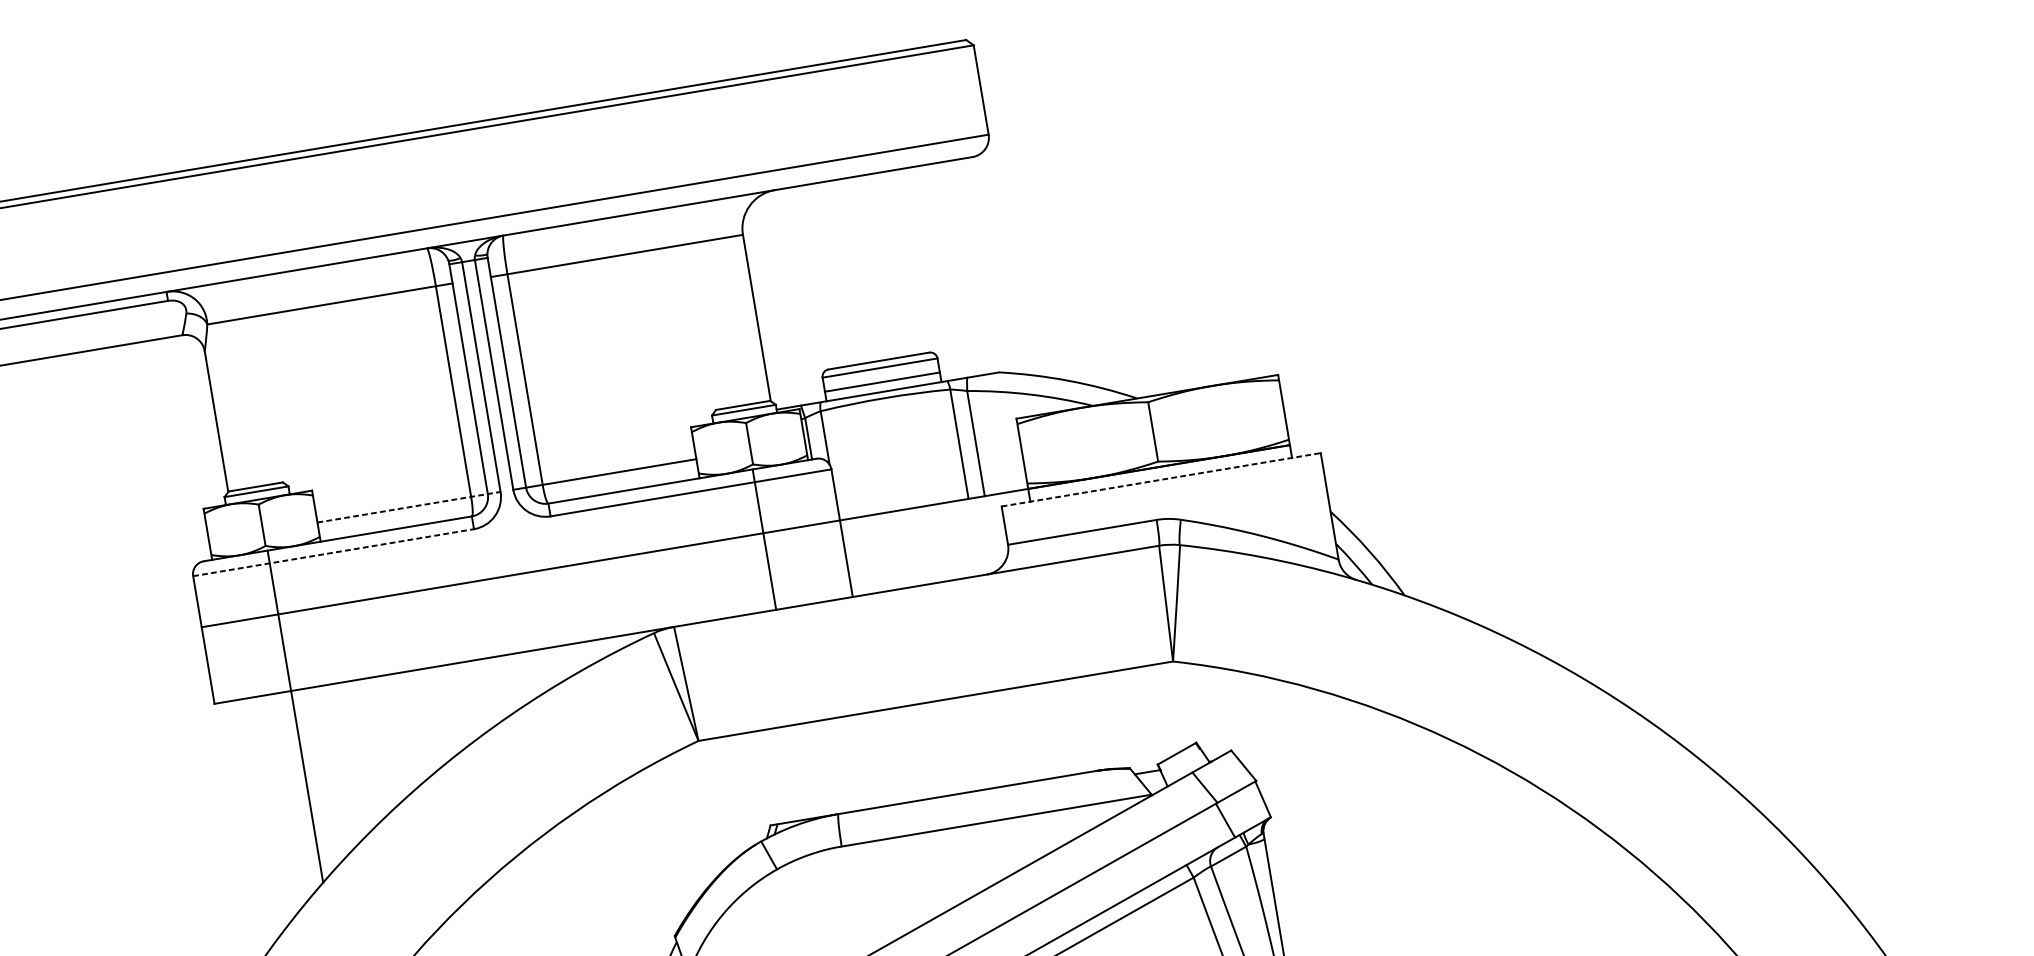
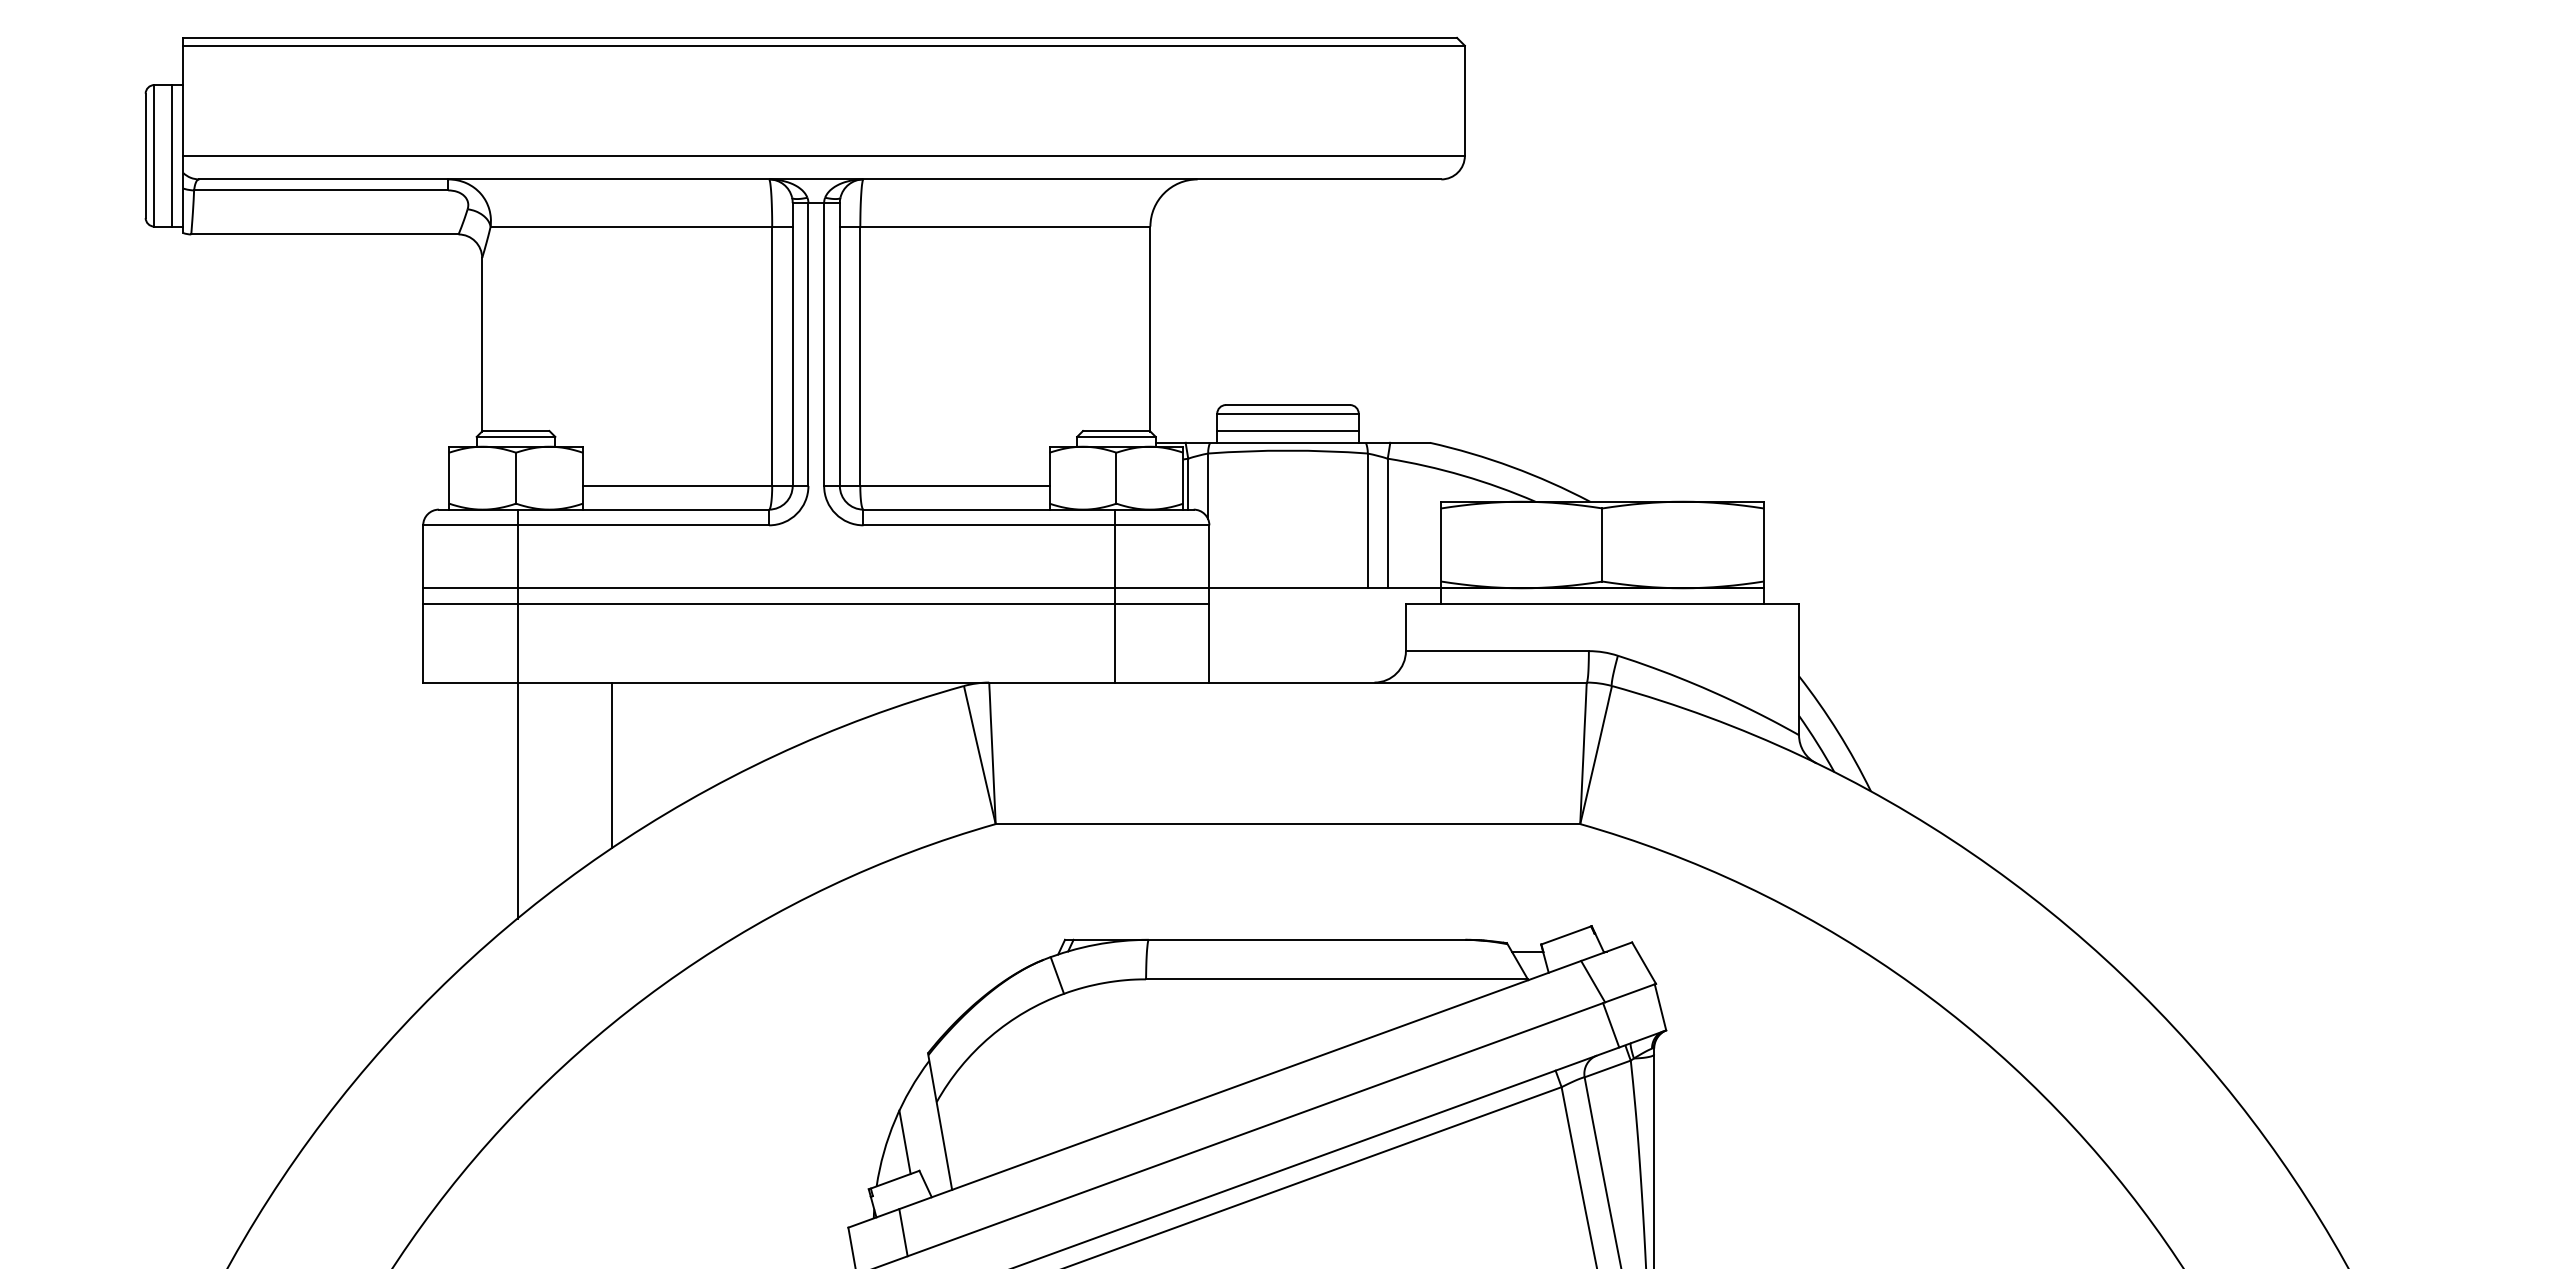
line: (1161, 479) -> (1602, 603), dashed -> solid
line: (408, 507) -> (695, 486), dashed -> solid
line: (333, 552) -> (596, 525), dashed -> solid
line: (523, 586) -> (816, 603), added
line: (378, 745) -> (611, 765), added

